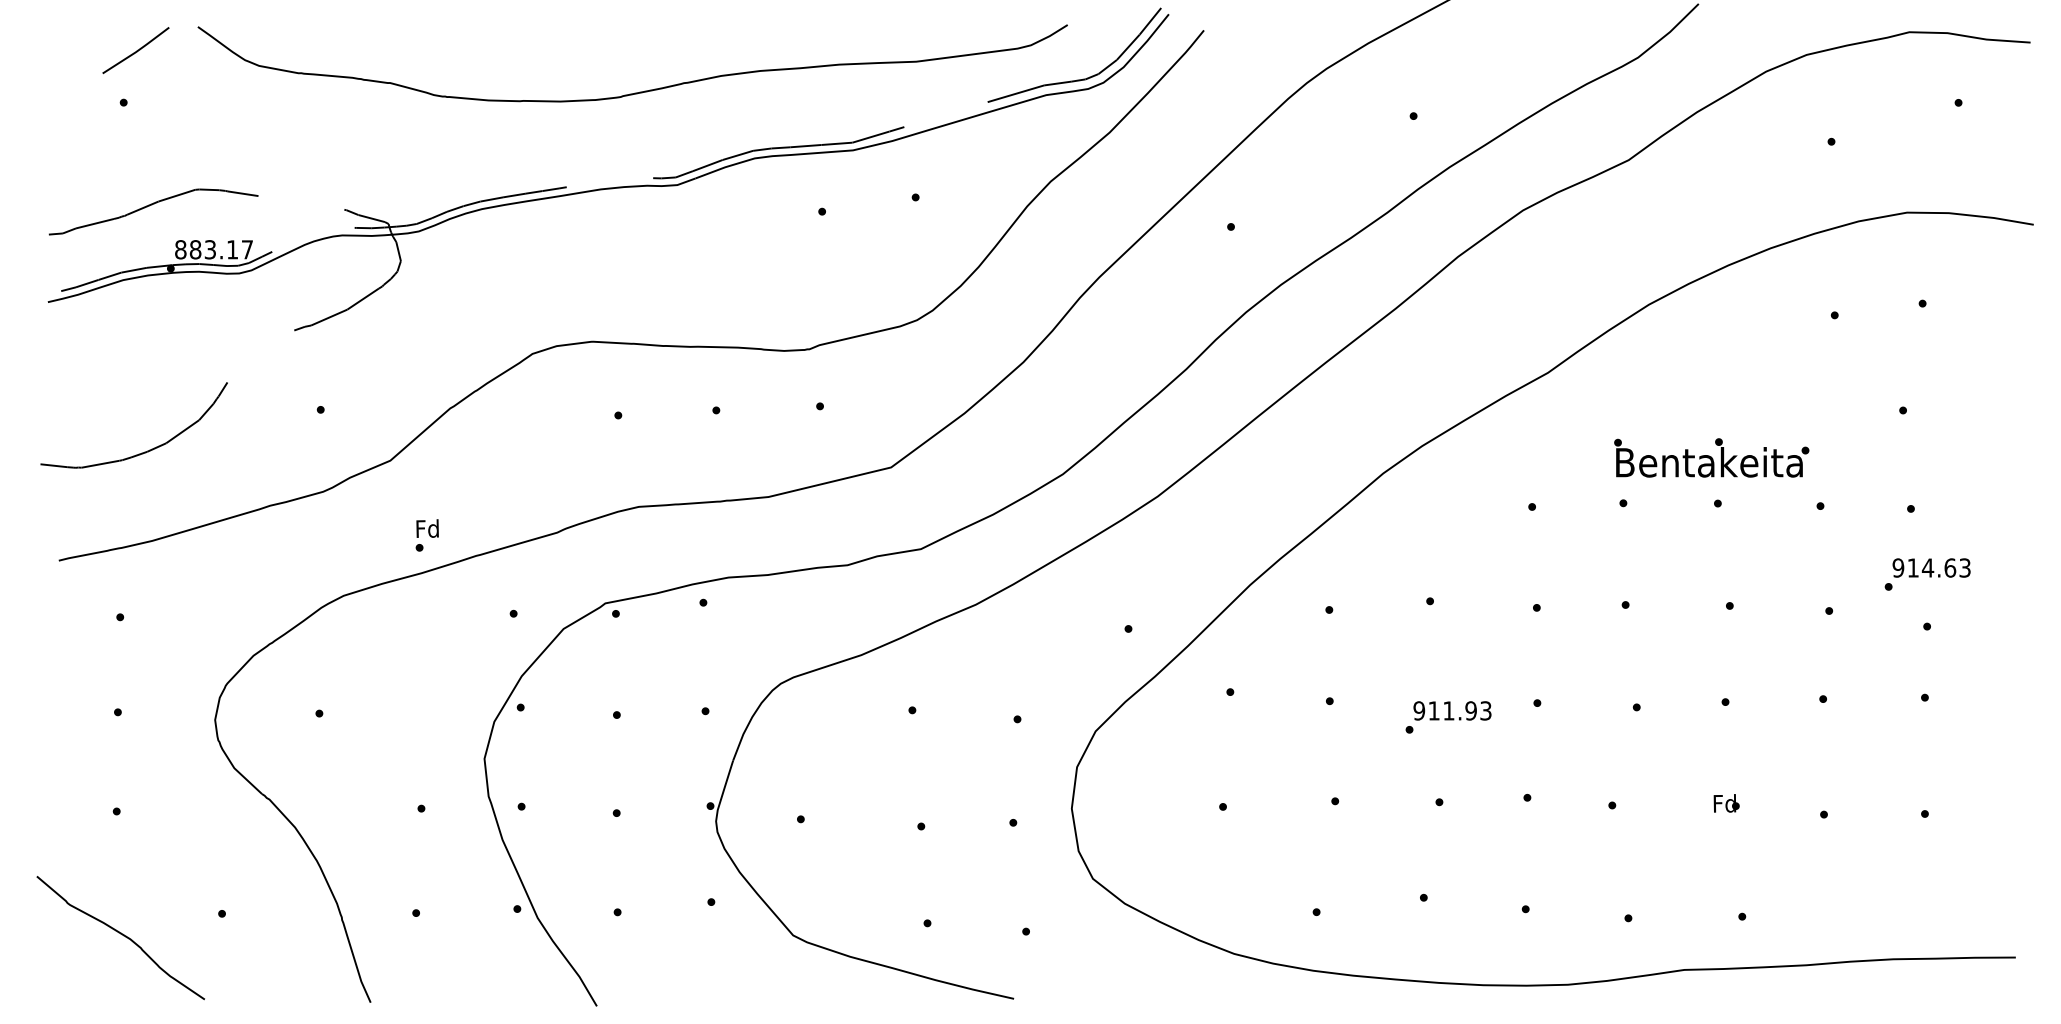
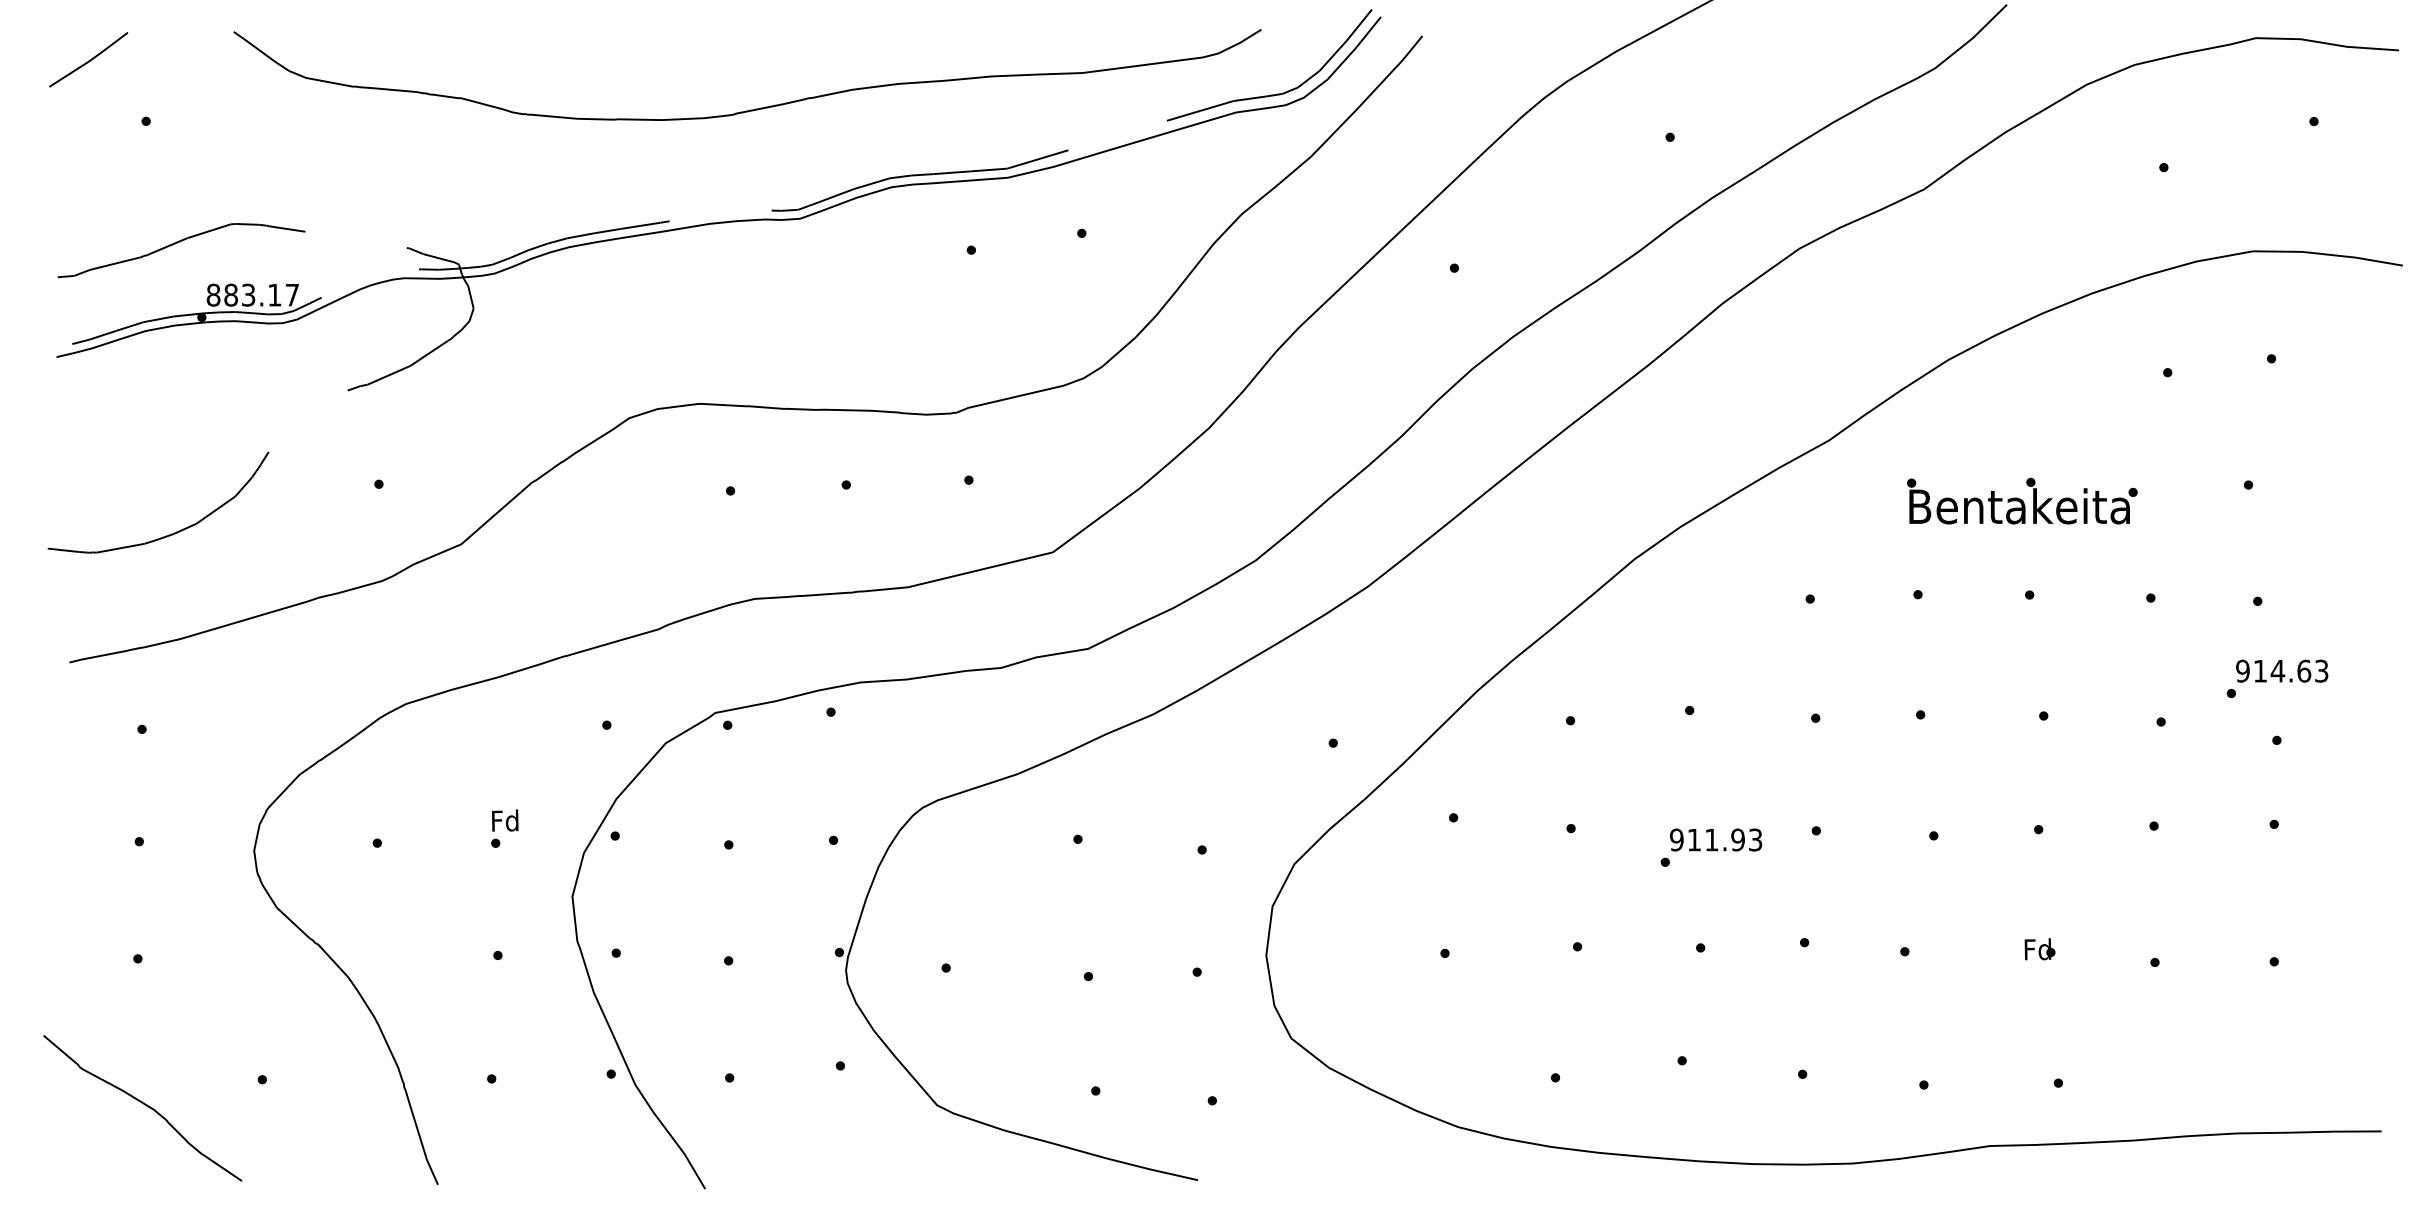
line: (135, 51) -> (88, 60), moved
text: (1711, 457) -> (2022, 500), moved
text: (427, 535) -> (504, 828), moved

